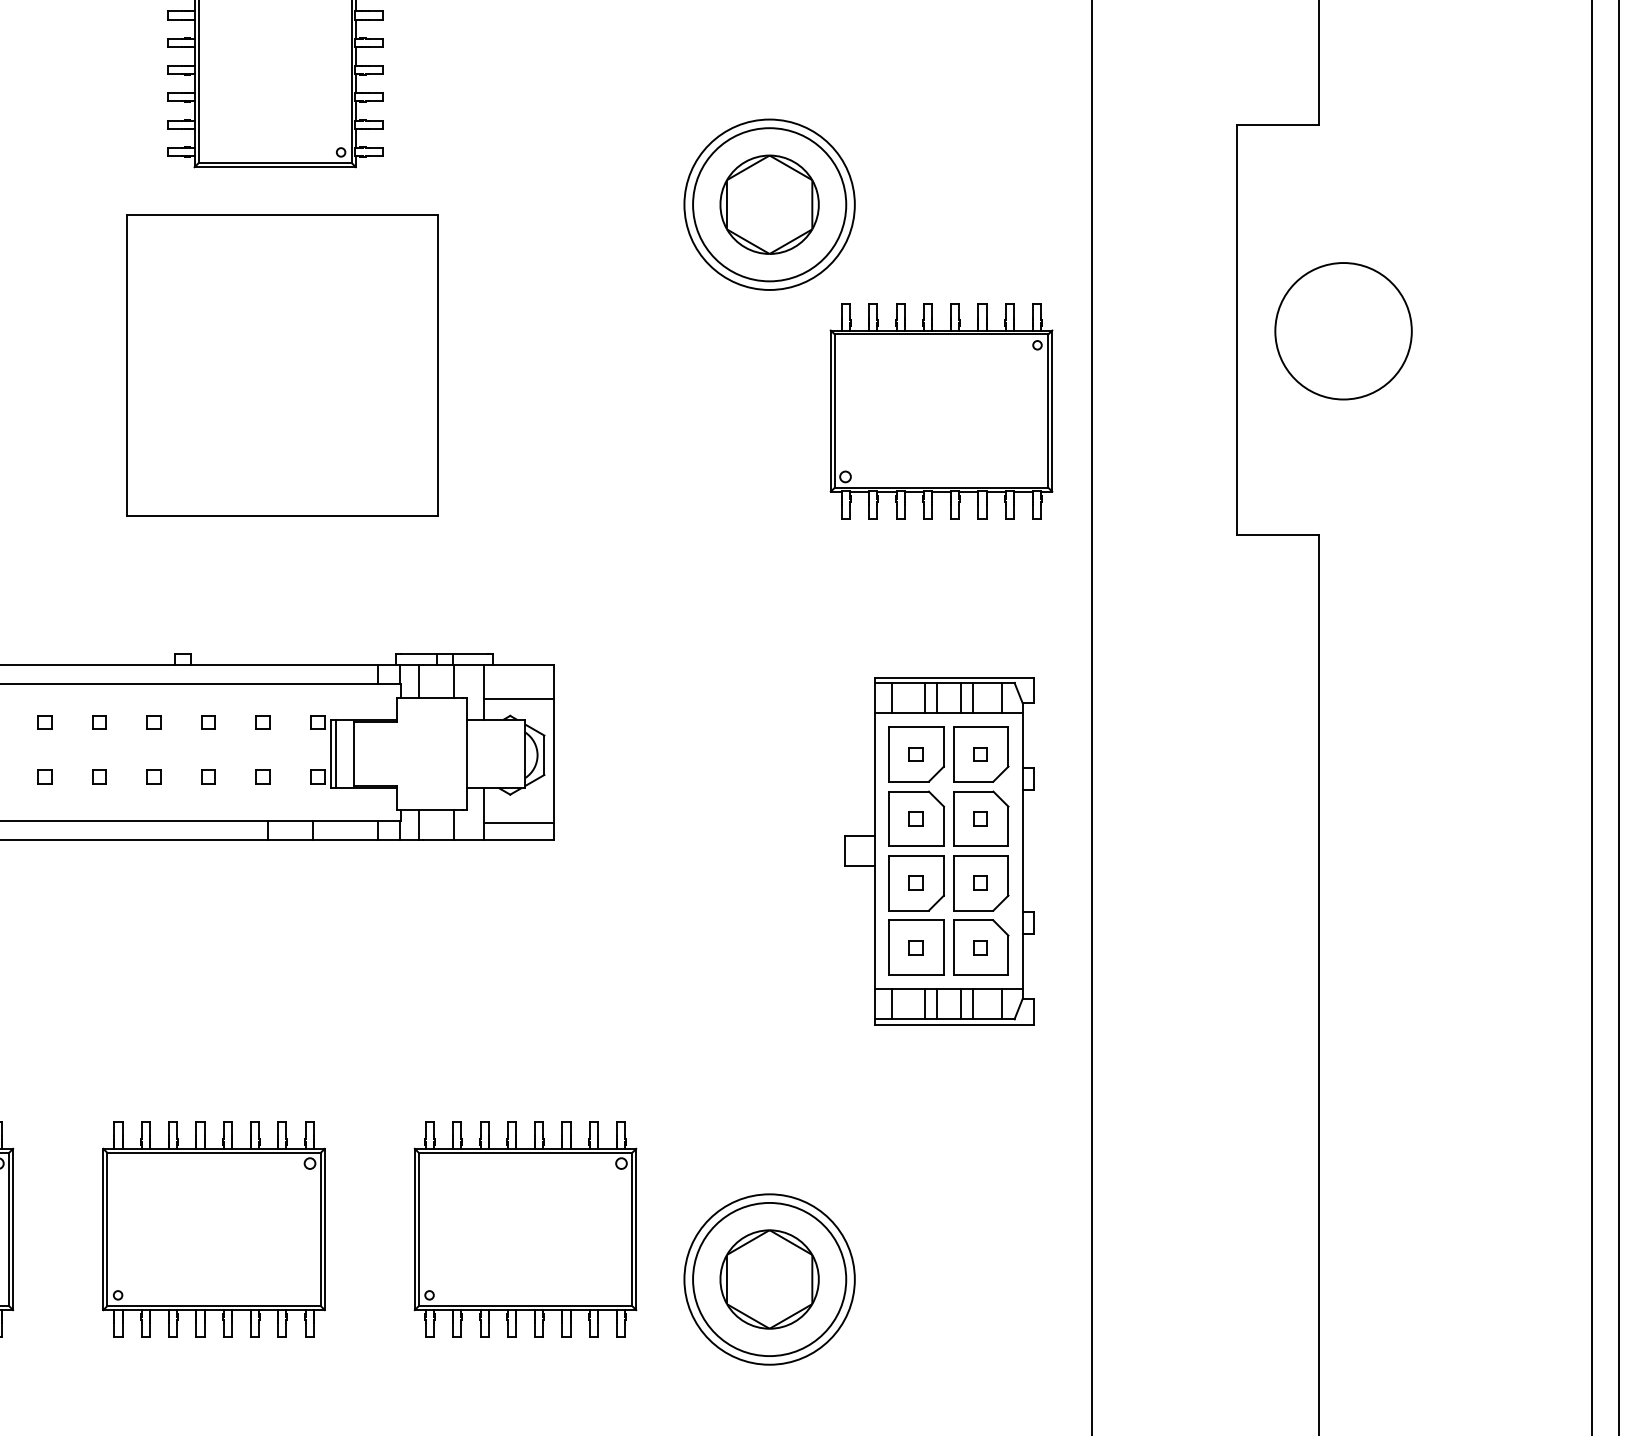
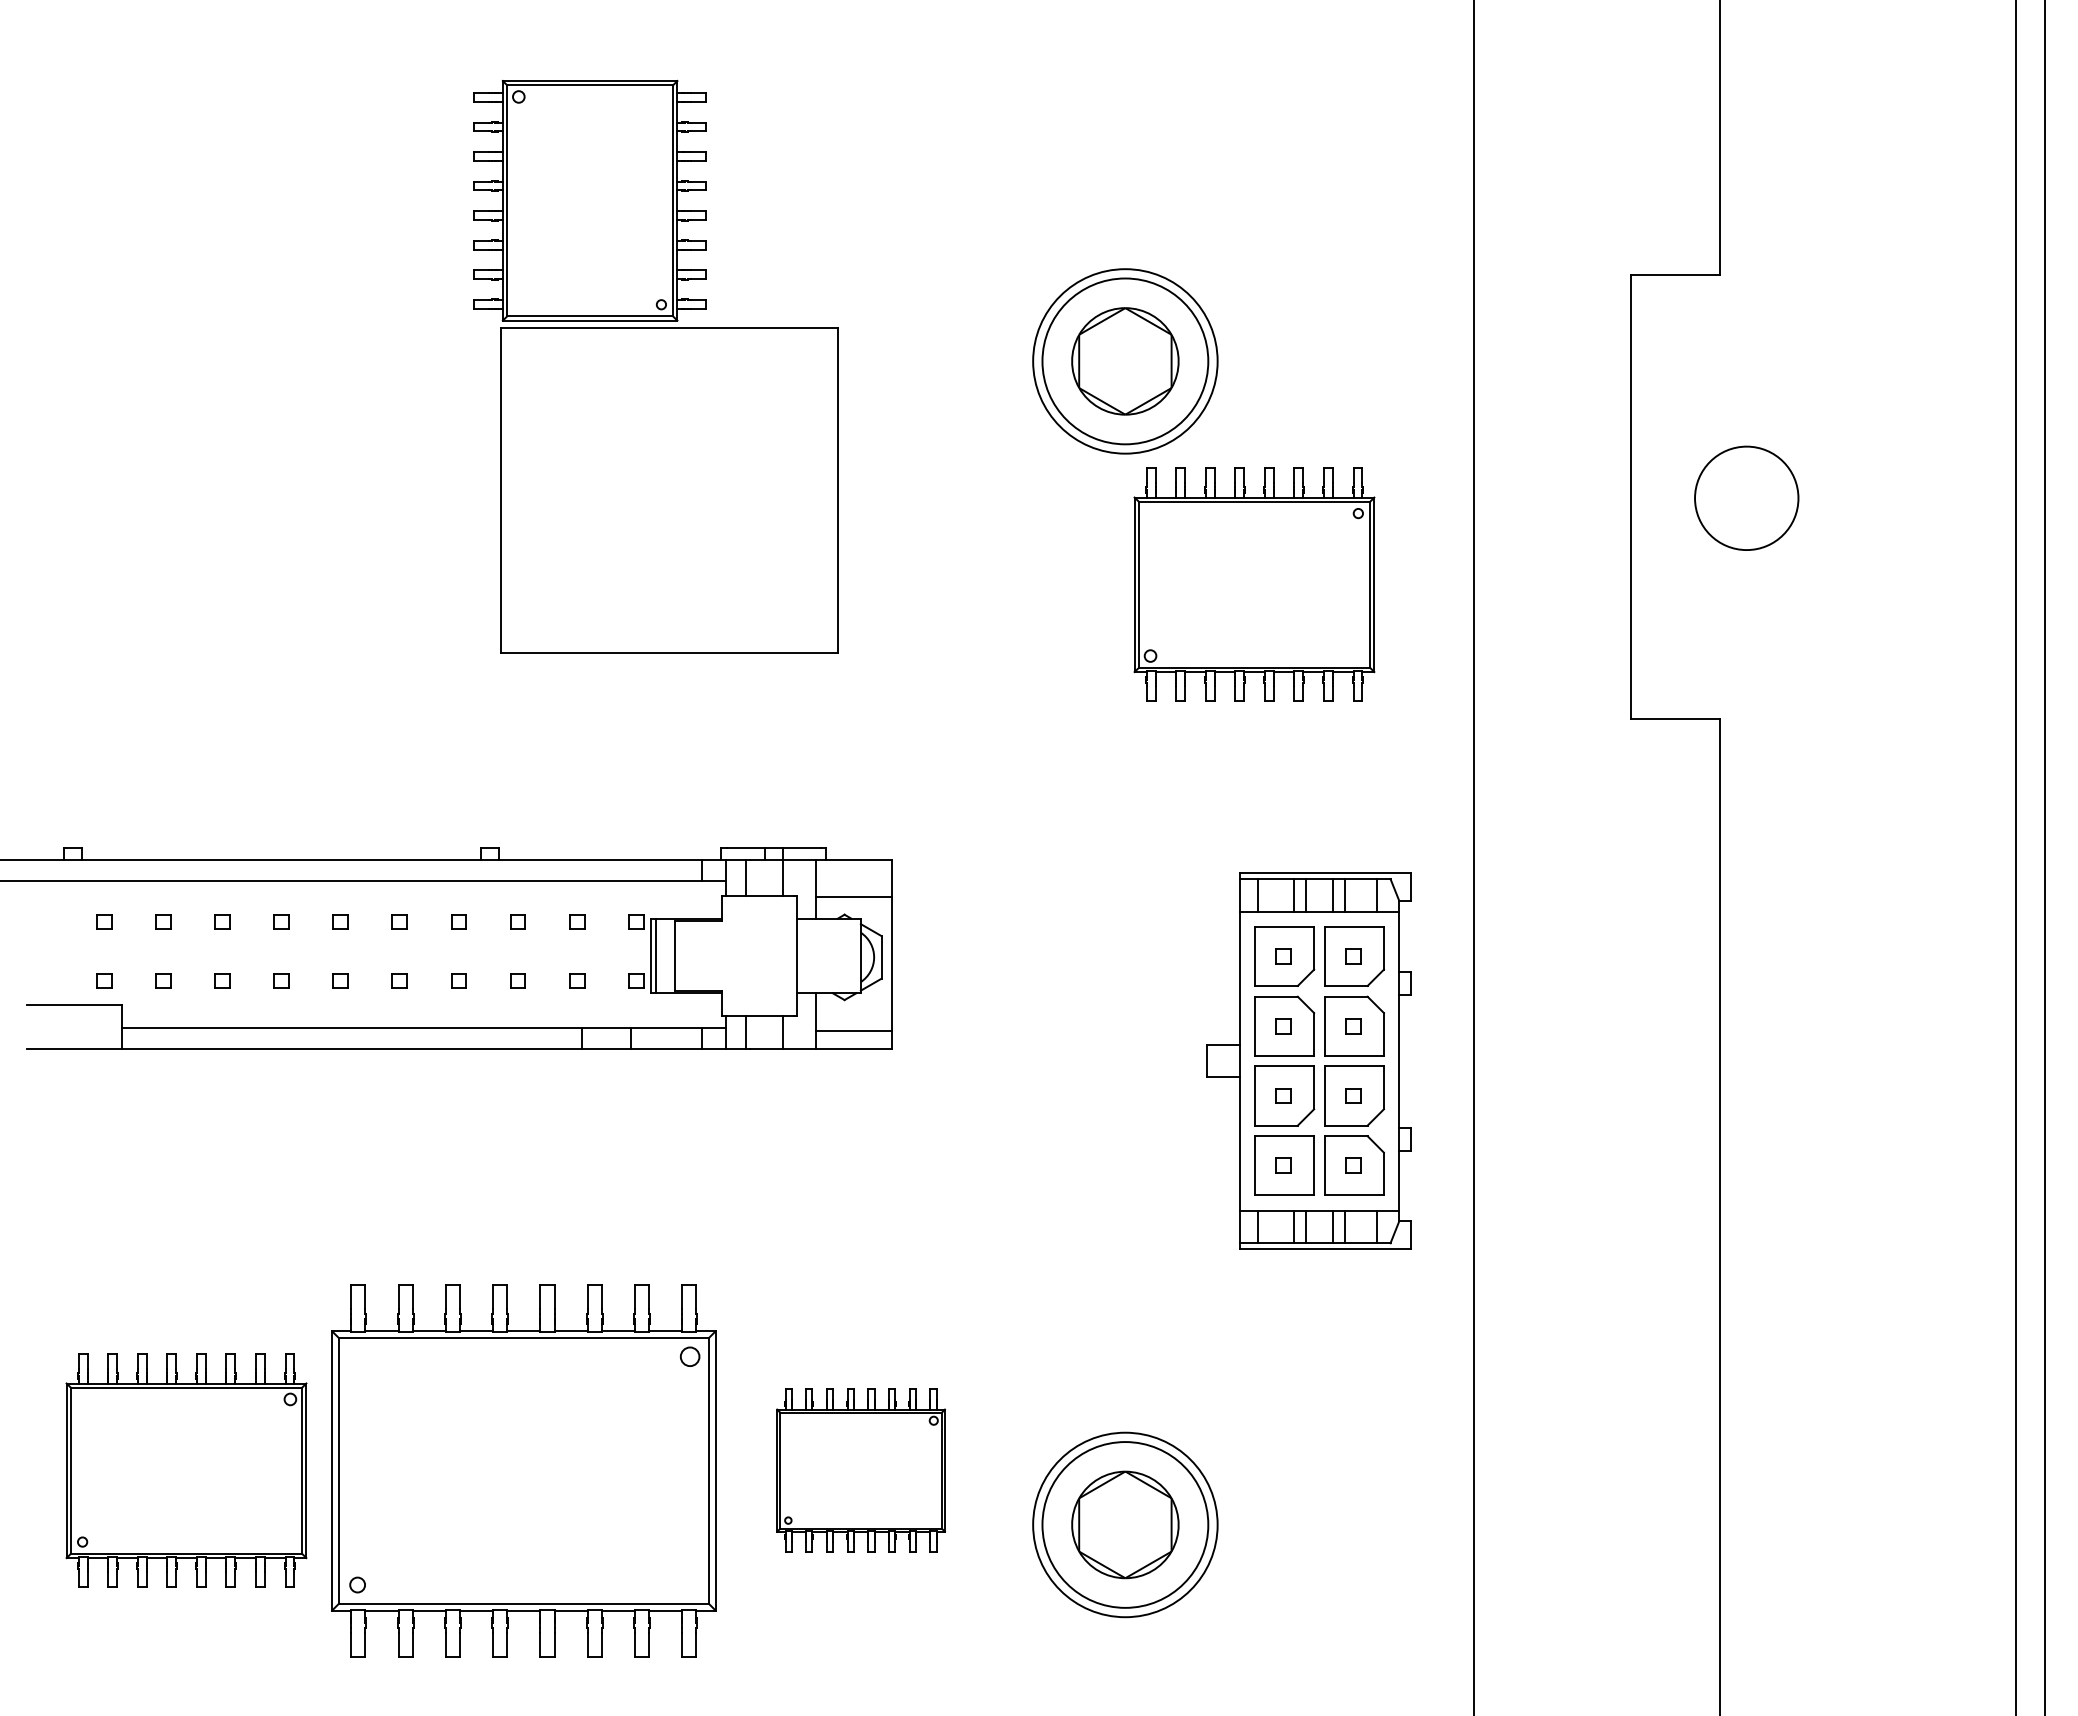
circle: (1343, 331) -> (1746, 498), size x0.7
part: (282, 365) -> (669, 490), moved
part: (941, 410) -> (1254, 584), moved
part: (213, 1229) -> (523, 1470), size x1.6
part: (524, 1229) -> (860, 1470), size x0.7

